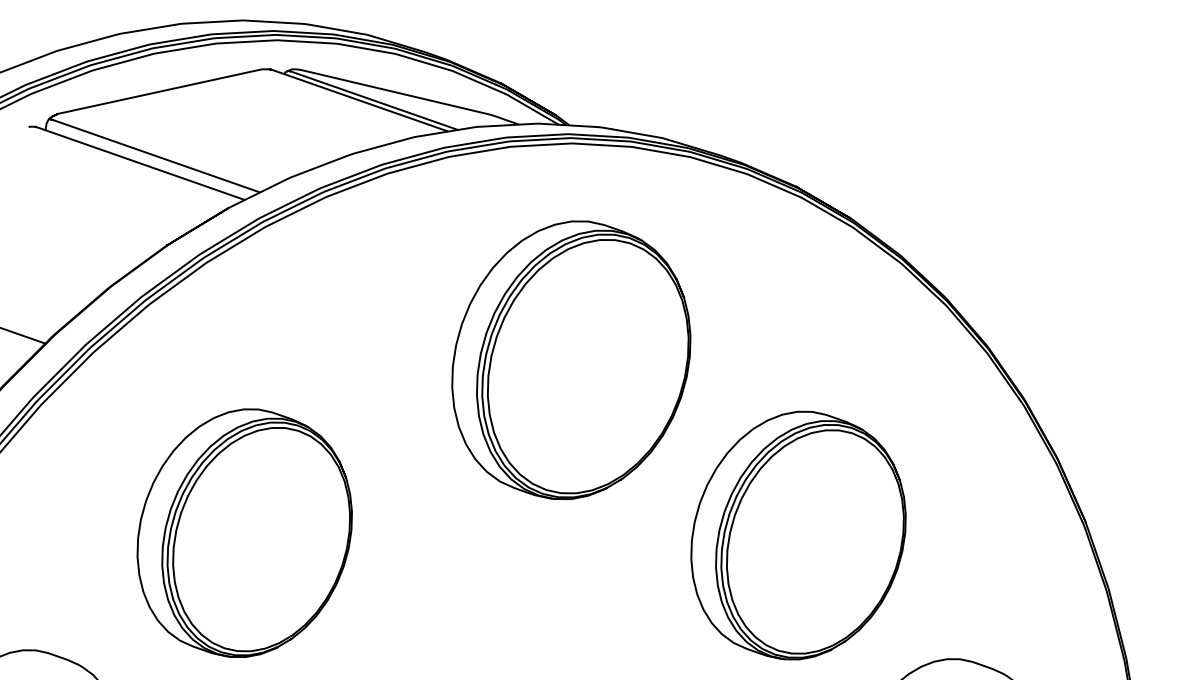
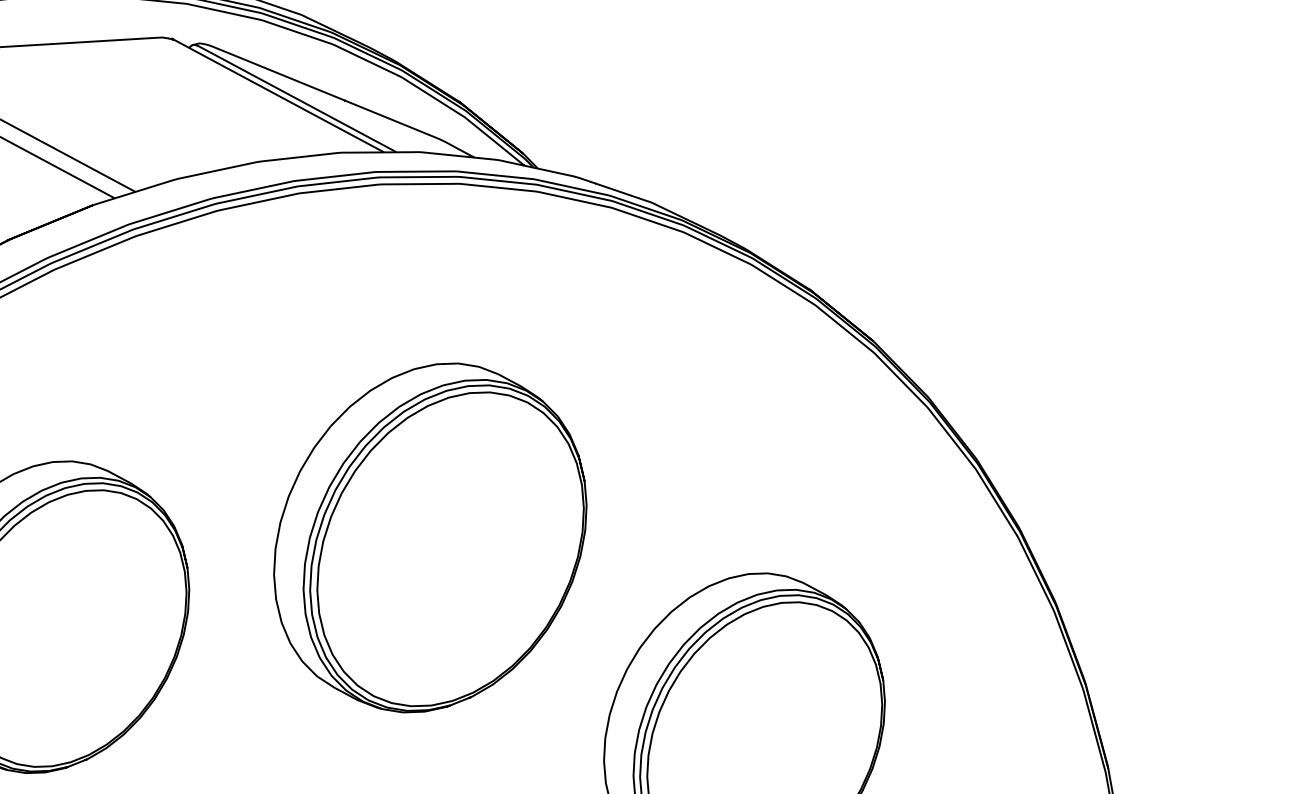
part: (571, 359) -> (430, 537), moved

